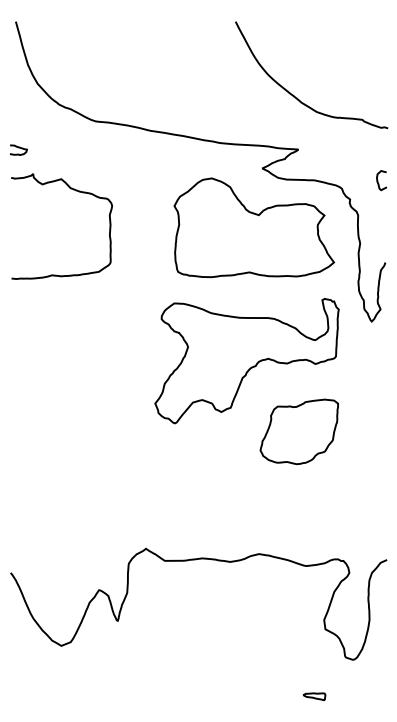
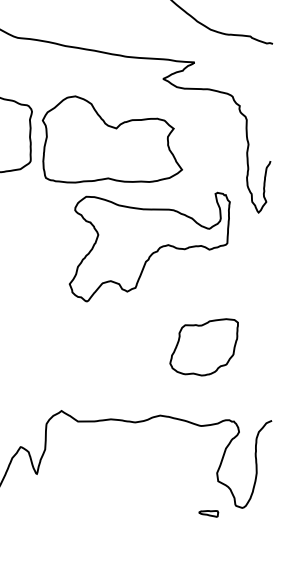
curve: (378, 180) -> (264, 89), removed
part: (254, 227) -> (112, 139), moved
part: (298, 431) -> (203, 346), moved
part: (314, 696) -> (208, 513), moved

